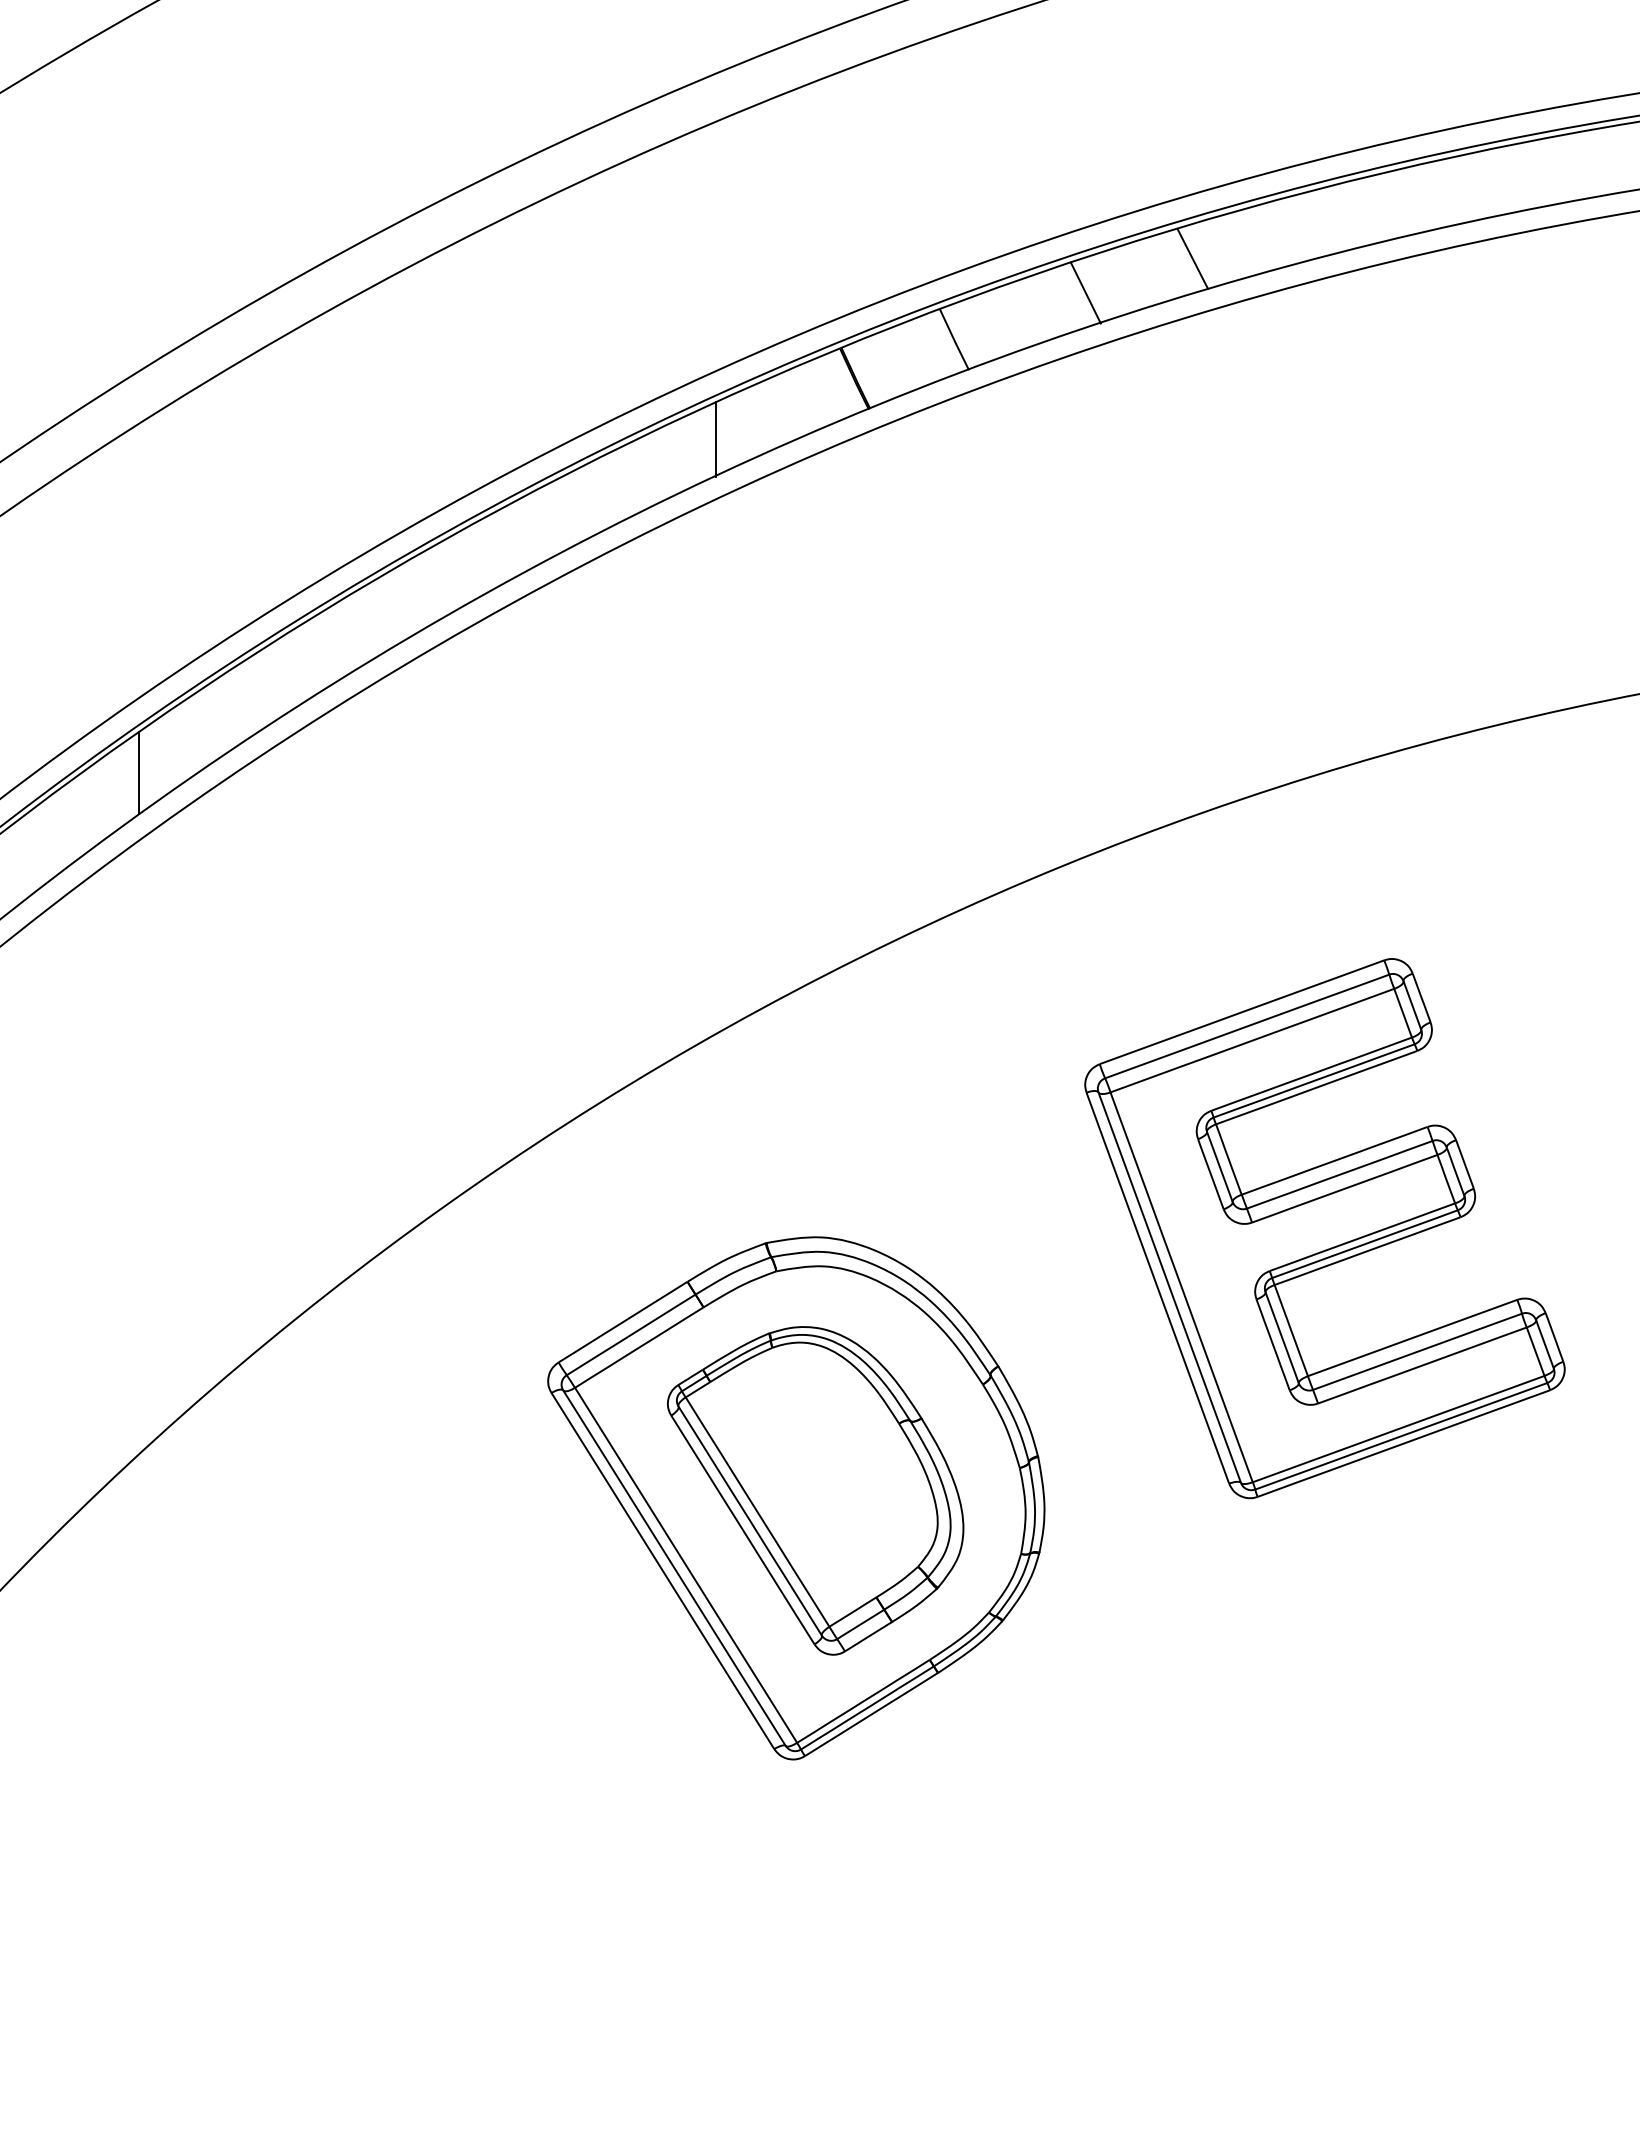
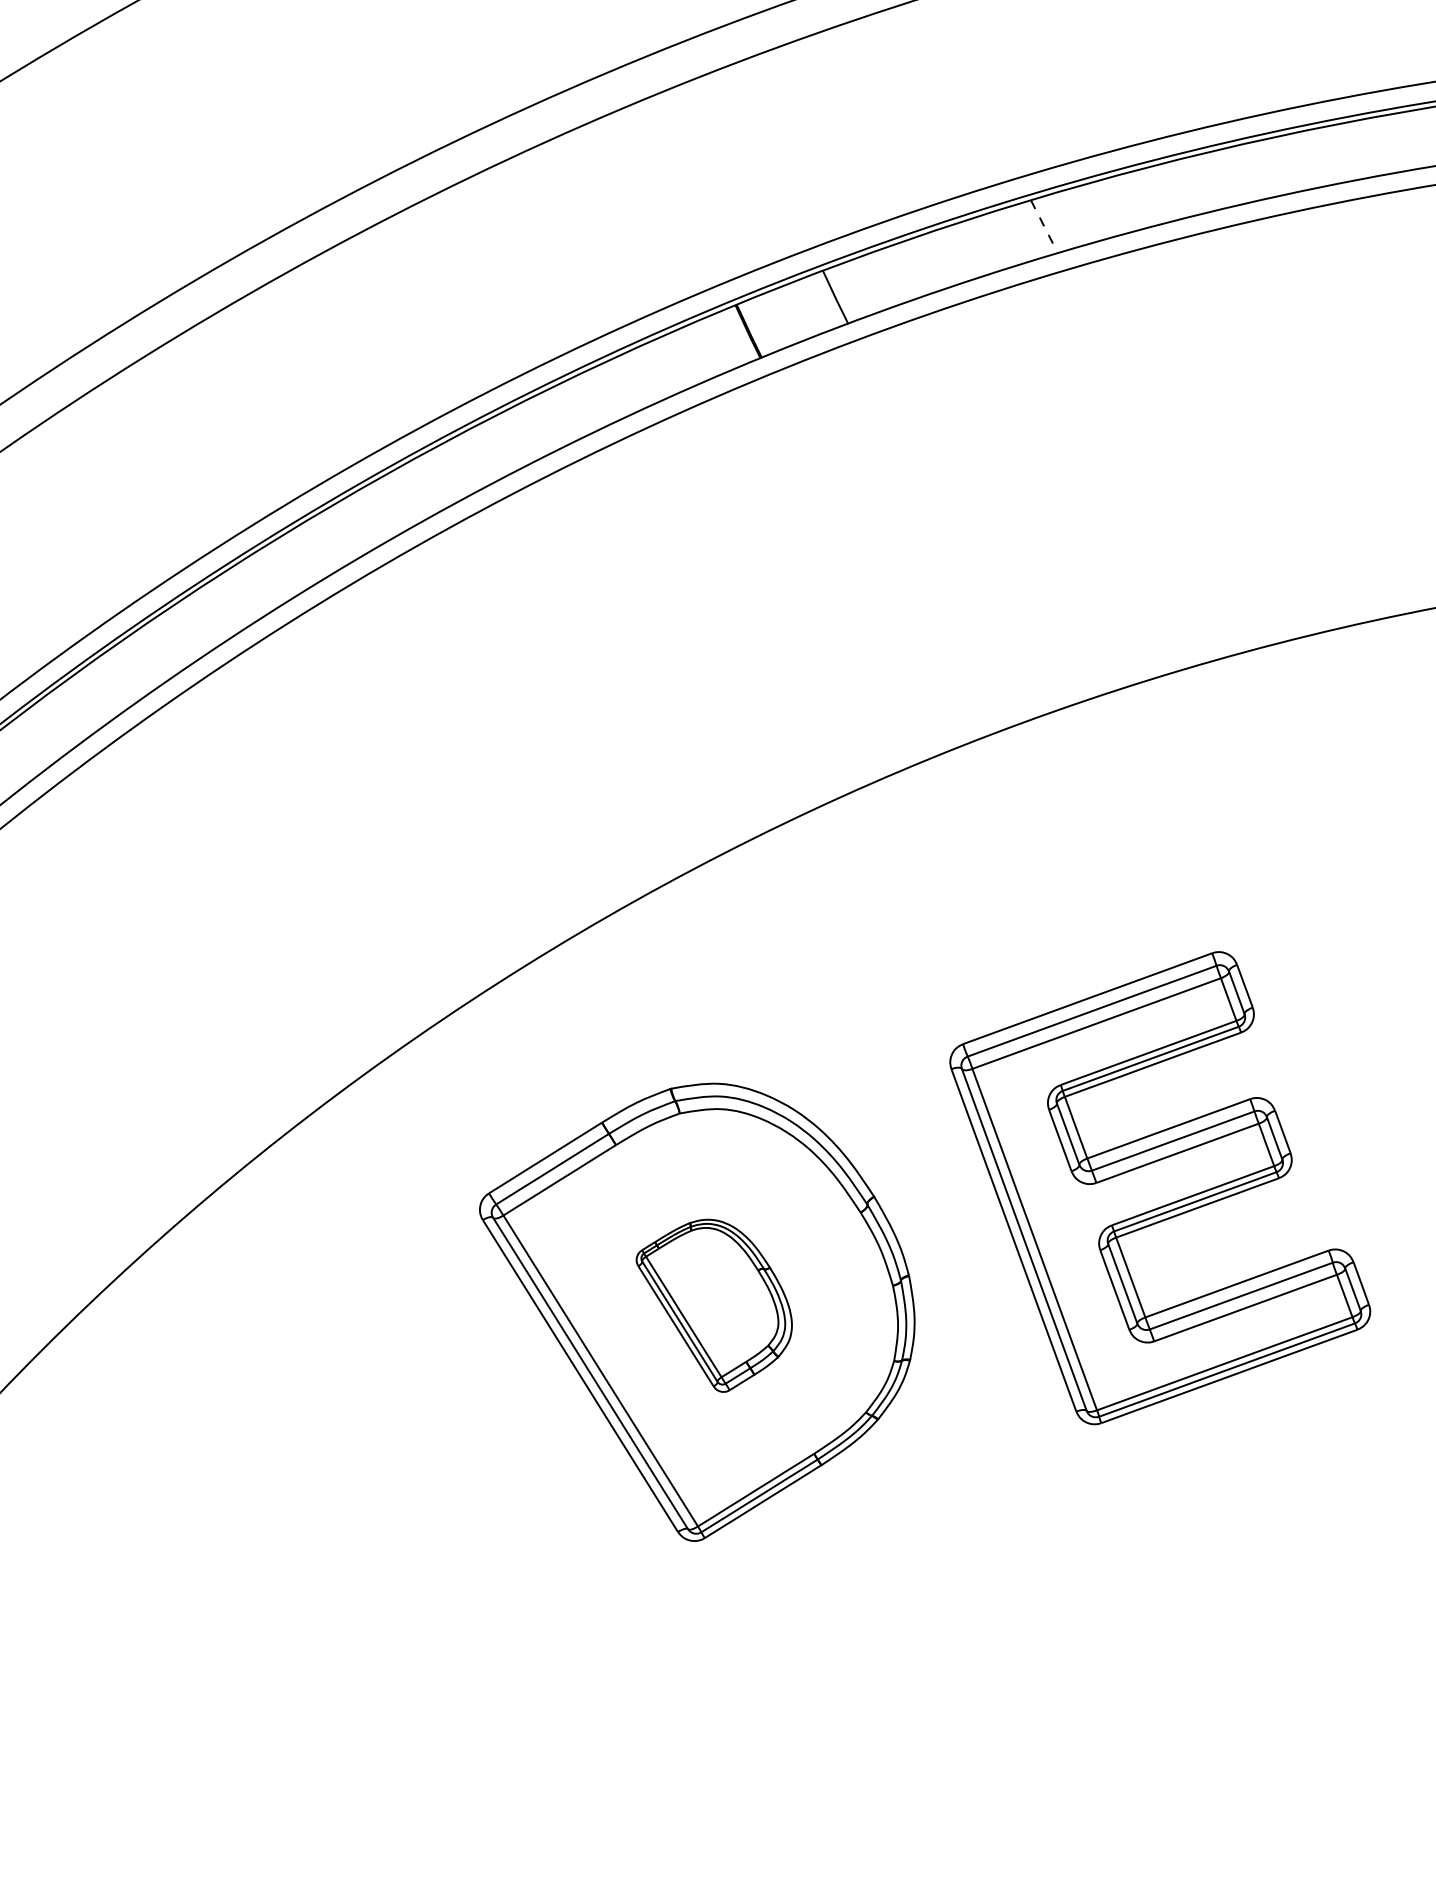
line: (1193, 259) -> (1045, 227), solid -> dashed
line: (1085, 292) -> (950, 256), removed
line: (715, 439) -> (626, 384), removed
line: (139, 772) -> (122, 676), removed
part: (1324, 1228) -> (1159, 1188), moved
part: (815, 1490) -> (714, 1305), size x0.6

